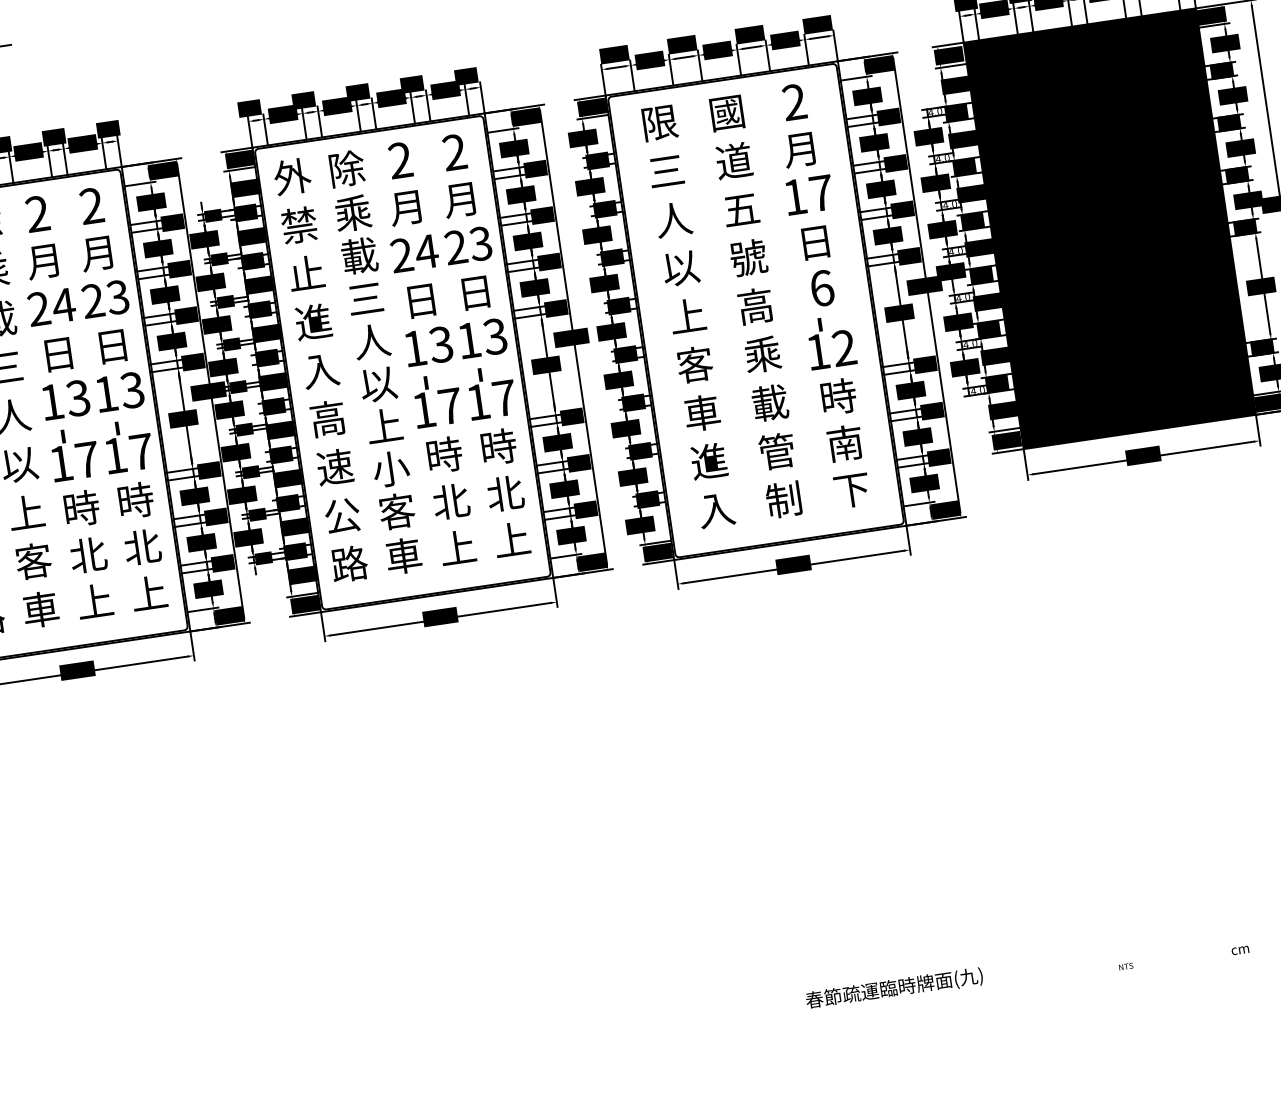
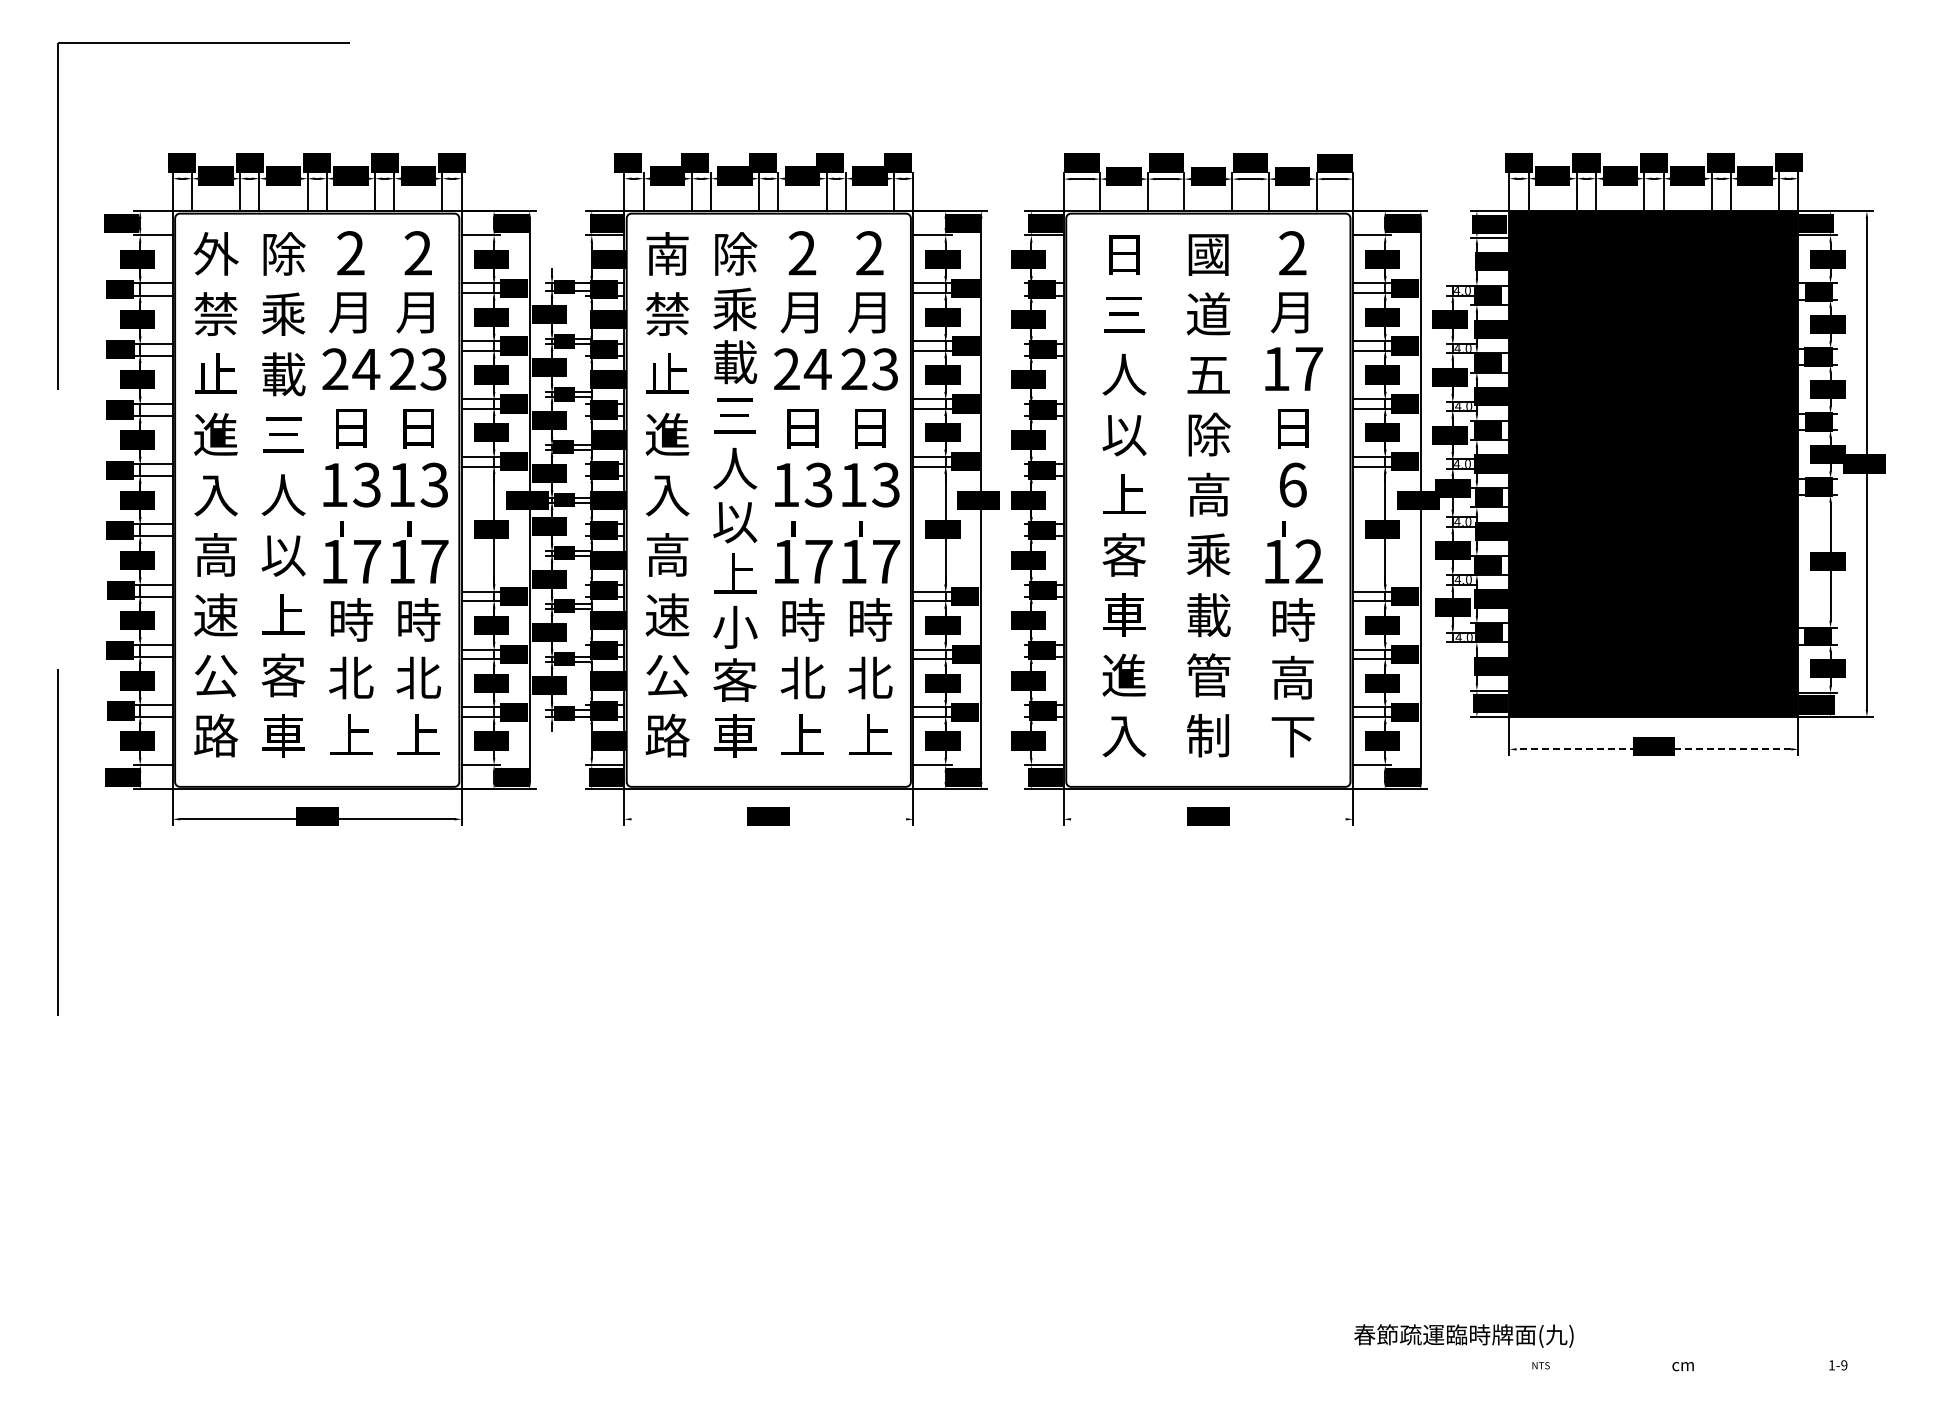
text: (660, 123) -> (1125, 254), 限 -> 日
text: (292, 176) -> (667, 253), 外 -> 南
text: (748, 257) -> (1208, 434), 號 -> 除
text: (844, 443) -> (1292, 677), 南 -> 高
line: (1143, 458) -> (1653, 749), solid -> dashed
line: (794, 567) -> (1208, 819), removed
line: (440, 619) -> (768, 819), removed
text: (894, 988) -> (1463, 1335), moved

